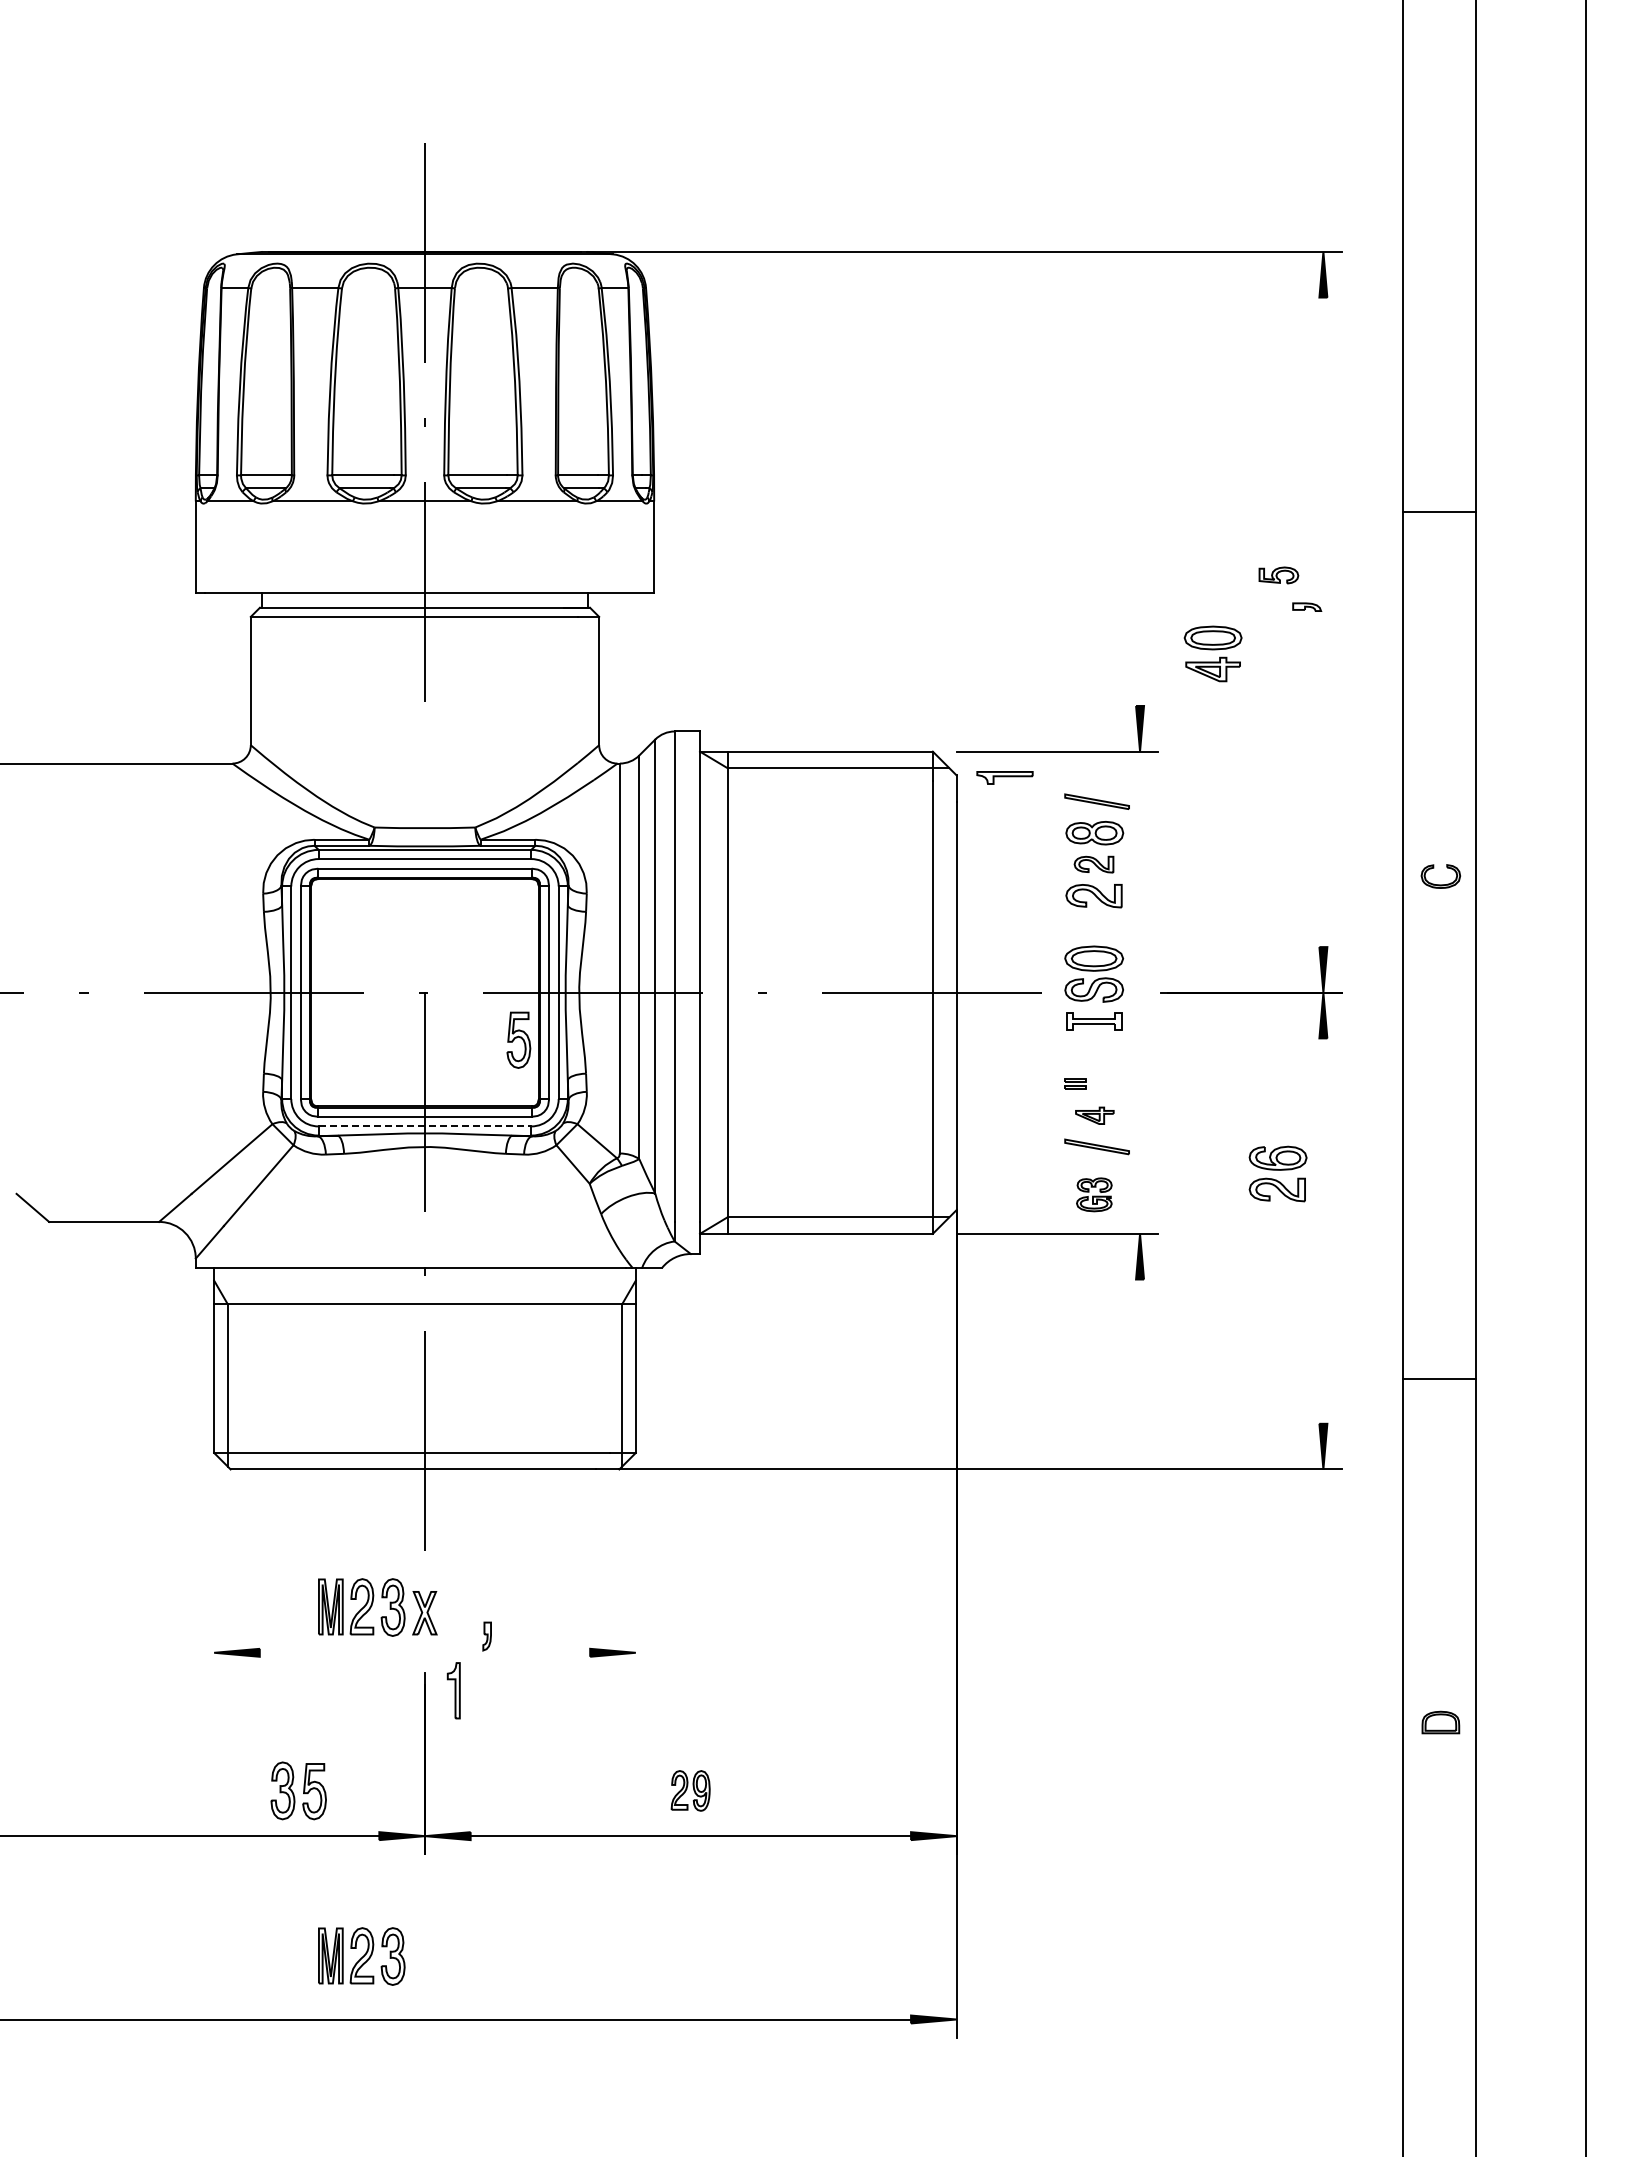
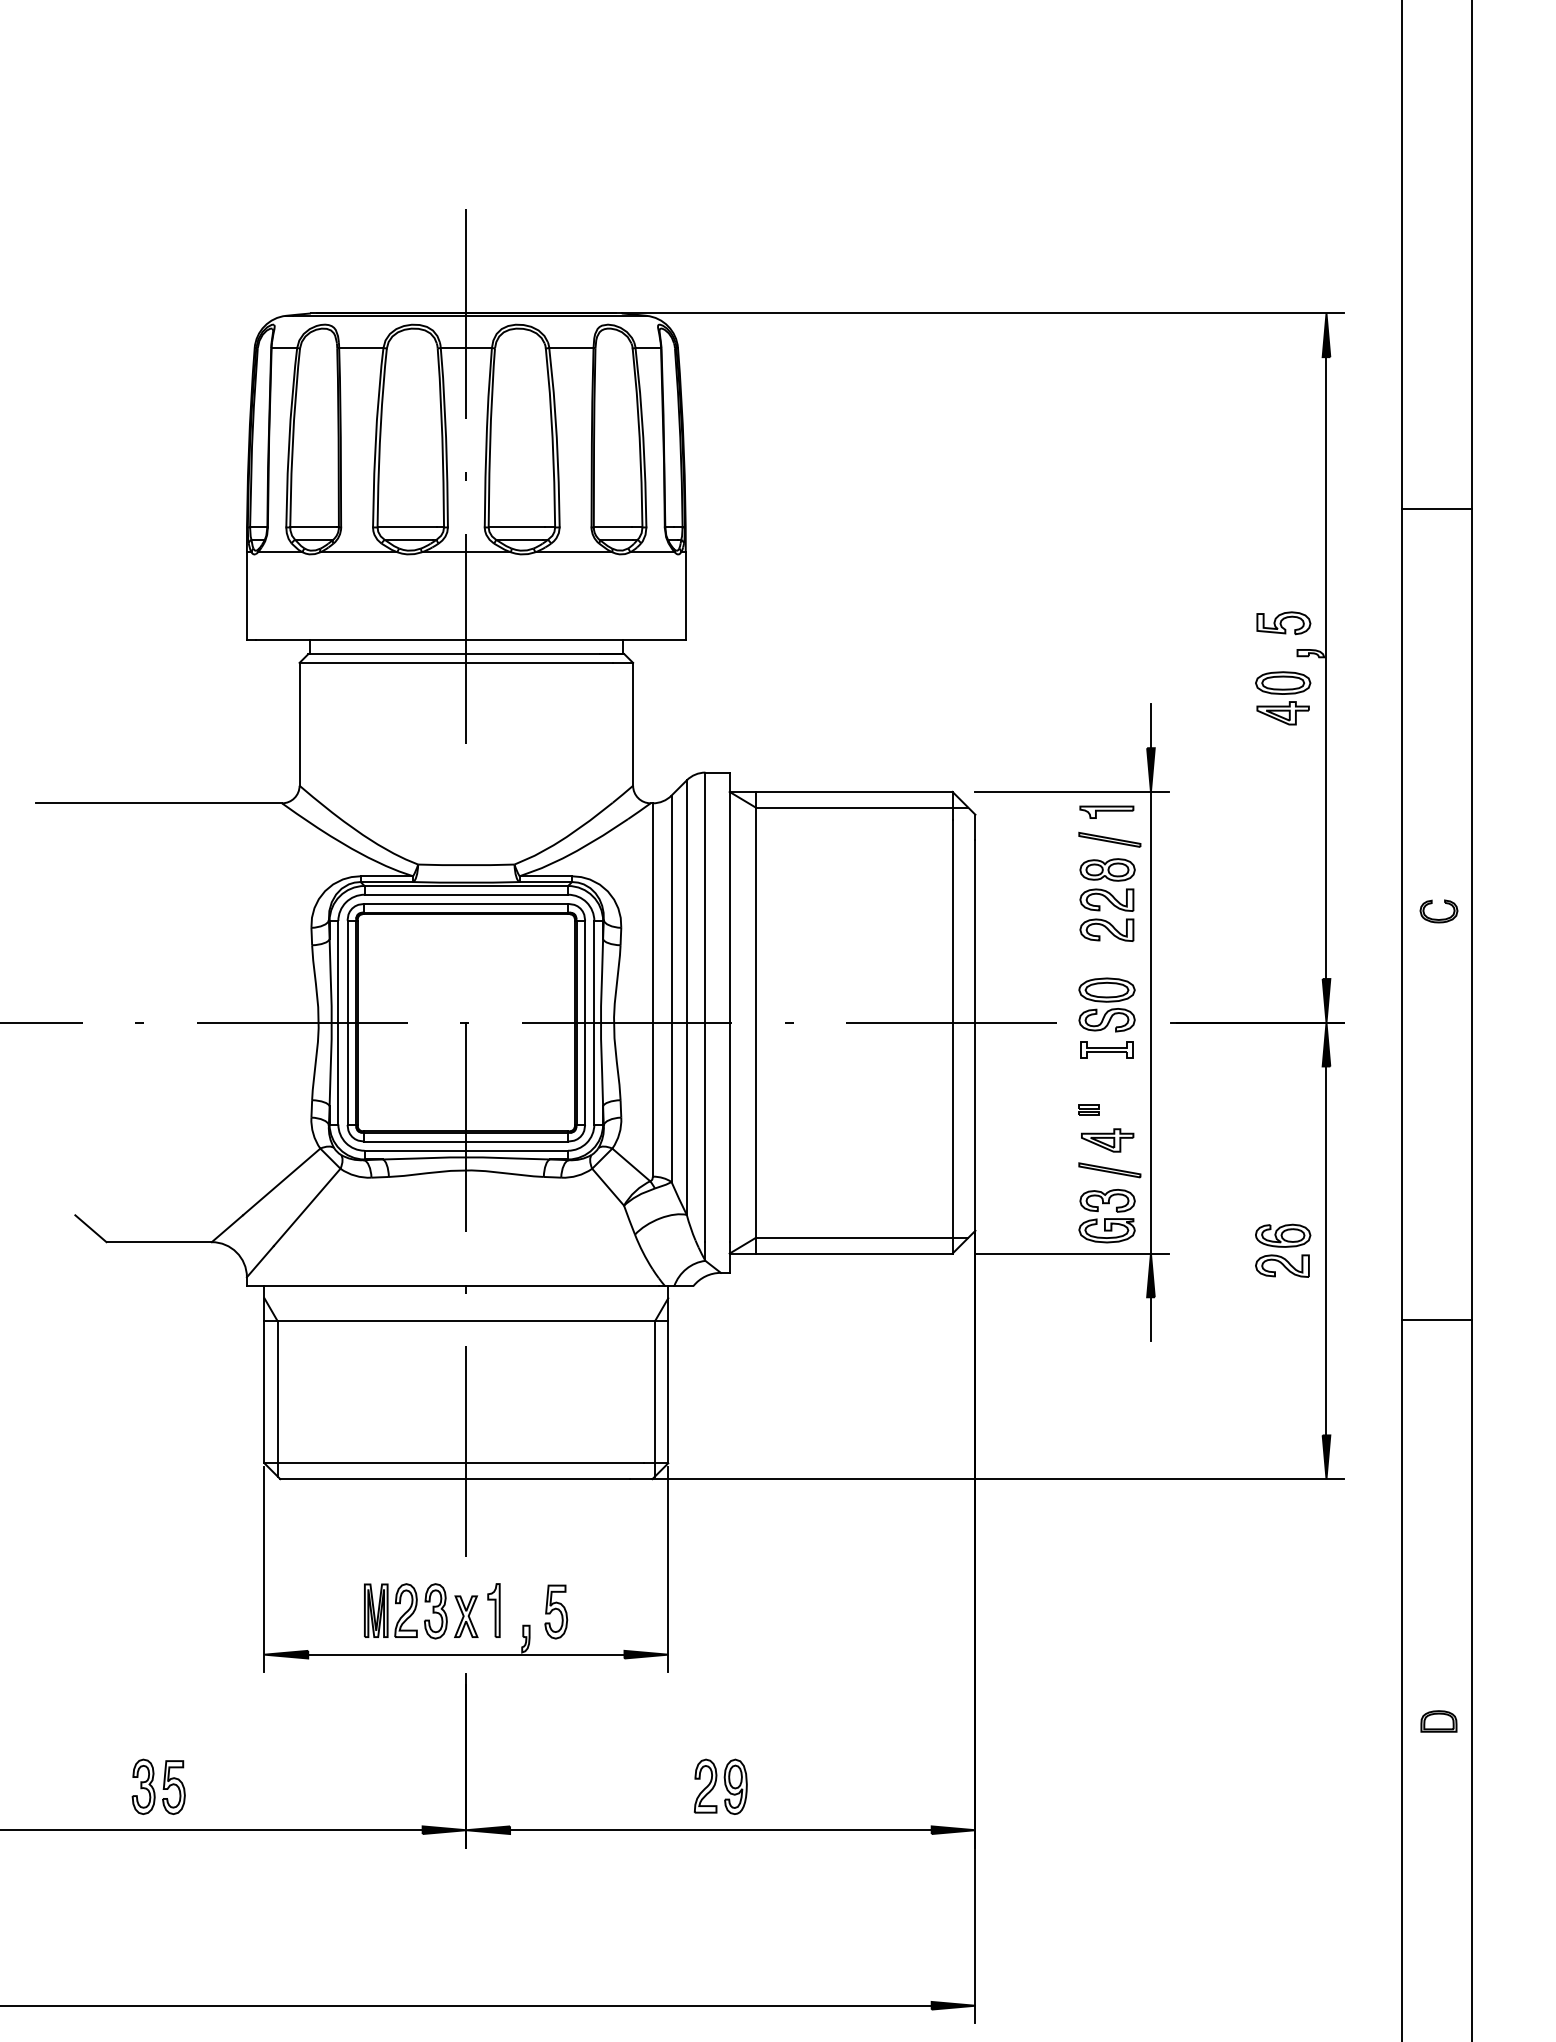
line: (1438, 512) -> (1436, 509), moved
part: (1278, 575) -> (1283, 623), size x1.43
line: (1323, 622) -> (1326, 668), added
part: (1212, 653) -> (1282, 697), moved
line: (1140, 682) -> (1151, 725), added
part: (1004, 777) -> (1106, 811), moved
part: (1093, 864) -> (1106, 899), size x1.43
line: (1140, 992) -> (1151, 1022), added
part: (518, 1039) -> (555, 1611), moved
part: (1094, 1115) -> (1107, 1140), size x1.43
line: (425, 1126) -> (466, 1150), dashed -> solid
part: (1277, 1173) -> (1282, 1250), moved
part: (1094, 1194) -> (1107, 1215), size x1.67
line: (1323, 1230) -> (1326, 1250), added
line: (1140, 1302) -> (1151, 1319), added
line: (1438, 1378) -> (1436, 1319), moved
line: (214, 1563) -> (264, 1569), added
line: (635, 1563) -> (667, 1569), added
line: (424, 1652) -> (465, 1654), added
part: (453, 1690) -> (493, 1610), moved
part: (298, 1790) -> (158, 1786), moved
part: (690, 1790) -> (720, 1786), size x1.43
part: (361, 1956) -> (405, 1945), removed

